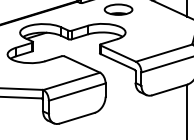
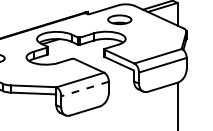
line: (77, 92) -> (85, 89), solid -> dashed

